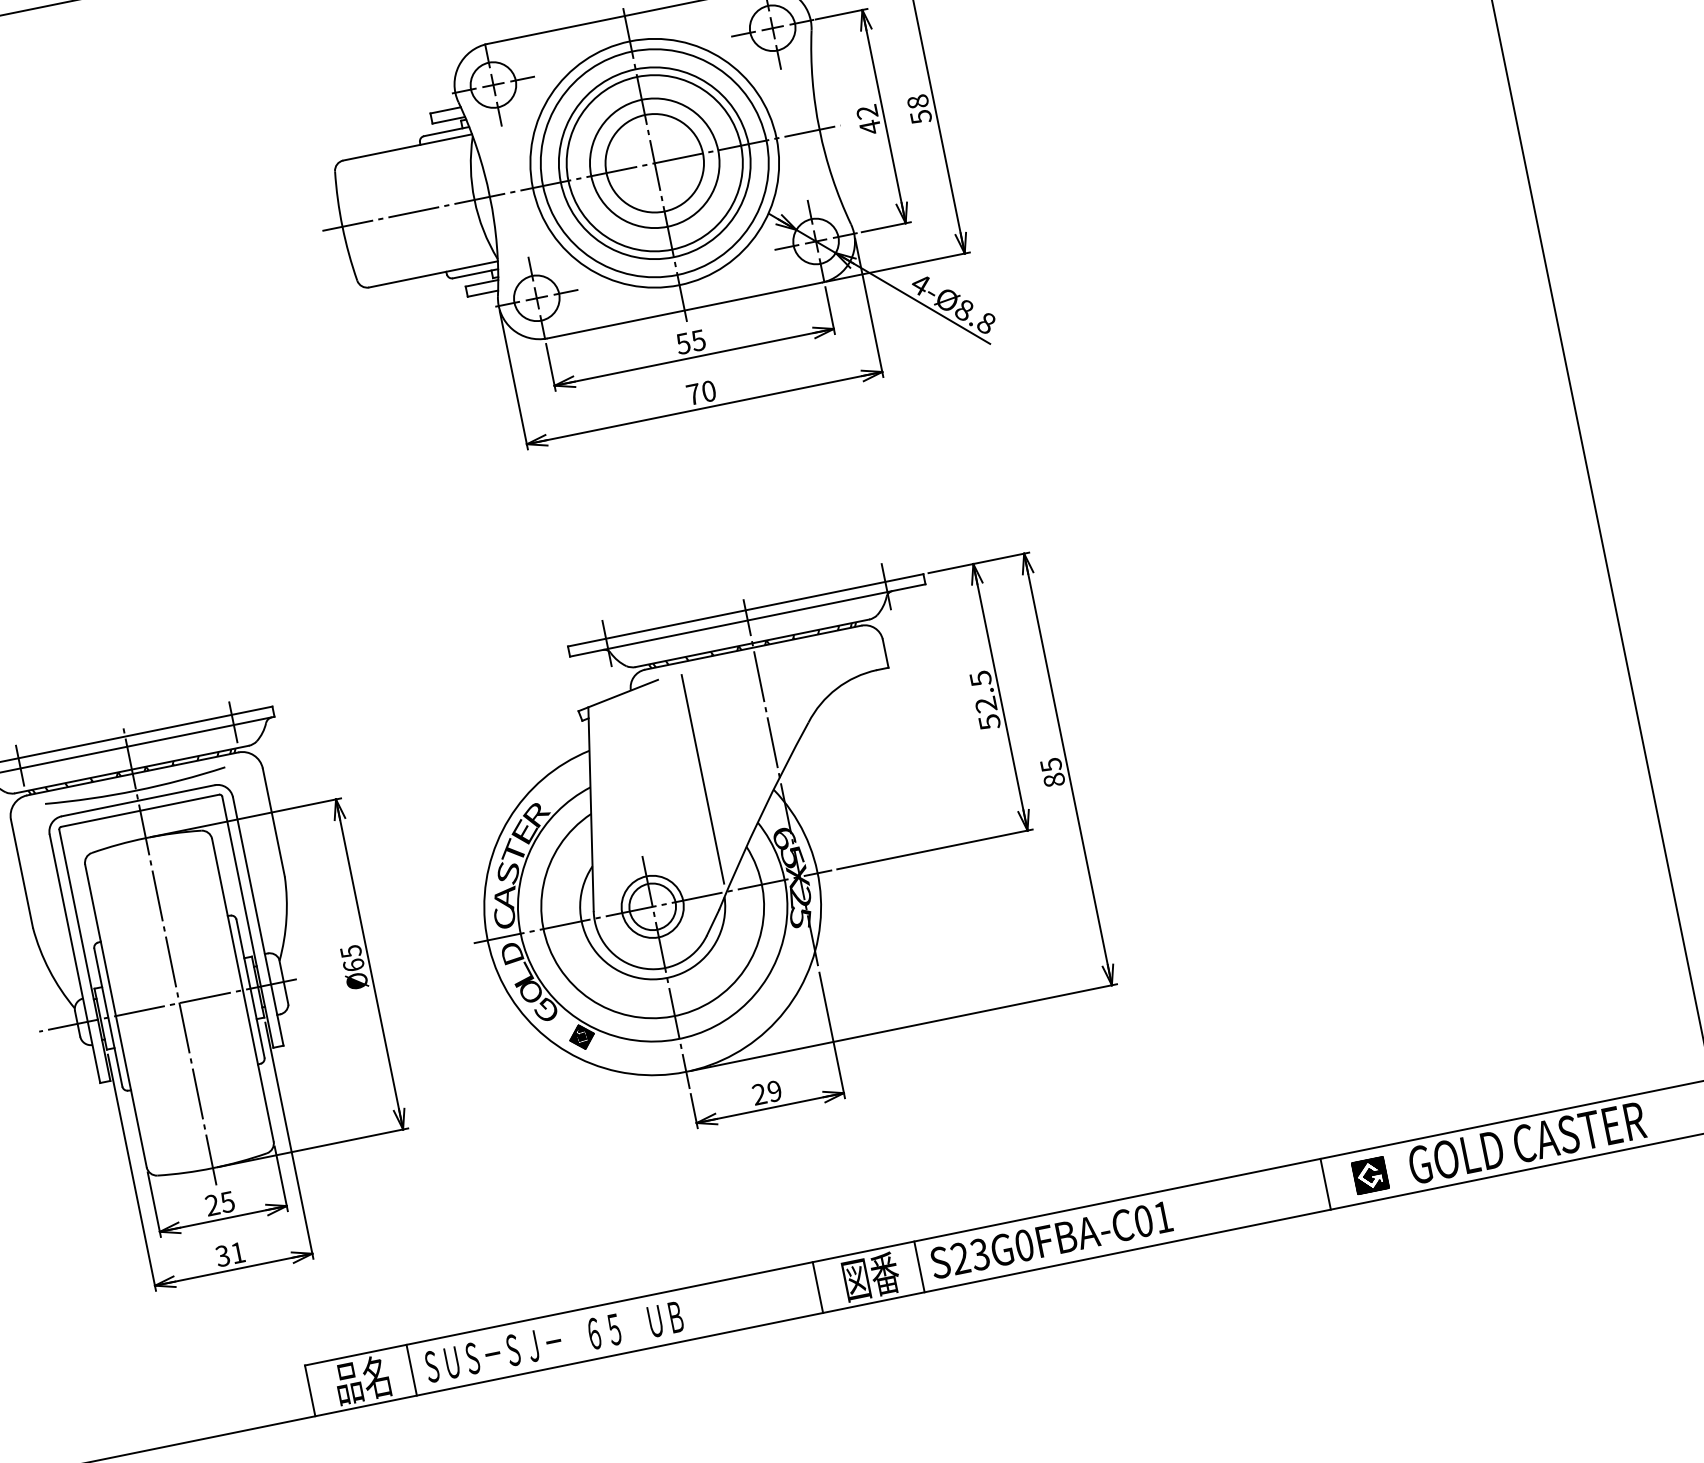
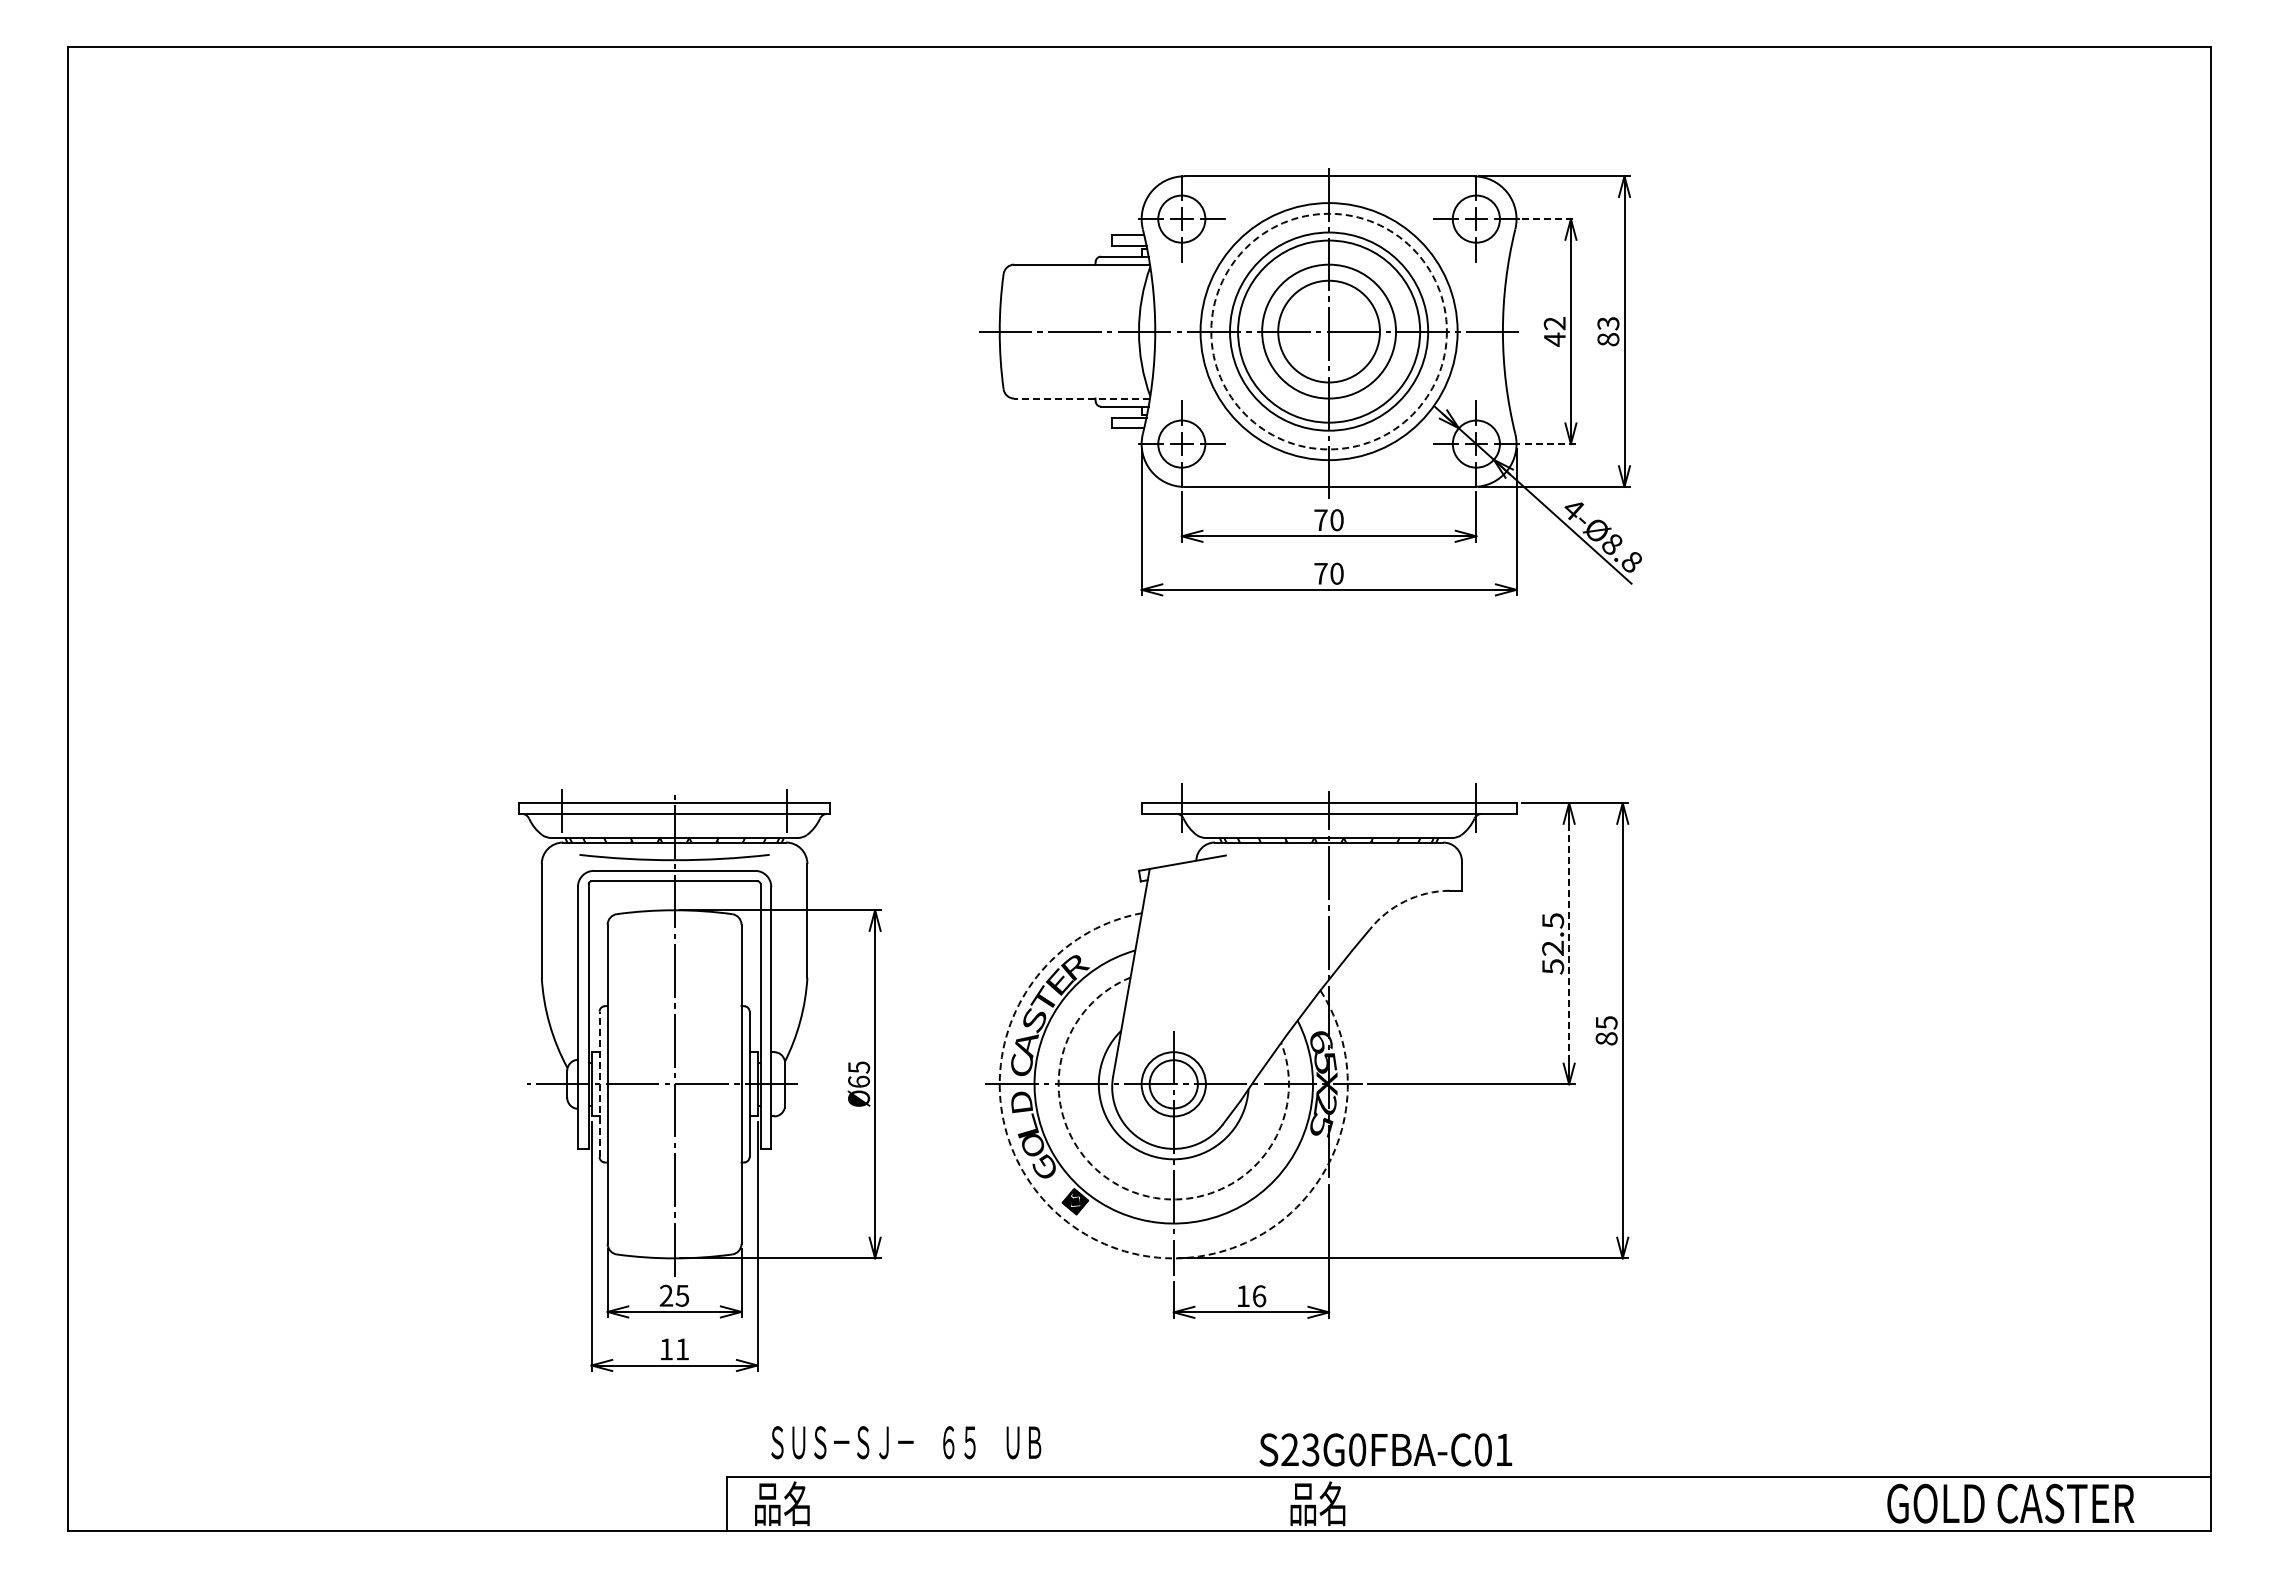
line: (842, 14) -> (1549, 219), solid -> dashed
text: (919, 109) -> (1608, 331), 58 -> 83
circle: (654, 163) -> (1328, 331), solid -> dashed
line: (886, 227) -> (1550, 444), solid -> dashed
line: (433, 274) -> (1082, 398), solid -> dashed
text: (690, 342) -> (1328, 520), 55 -> 70
arc: (837, 688) -> (1405, 901), solid -> dashed
line: (1000, 697) -> (1569, 943), solid -> dashed
line: (702, 779) -> (1250, 965), removed
arc: (630, 1015) -> (1128, 1189), solid -> dashed
line: (108, 1017) -> (599, 1084), solid -> dashed
arc: (617, 1072) -> (1104, 1244), solid -> dashed
text: (767, 1093) -> (1251, 1296), 29 -> 16
part: (1370, 1175) -> (1845, 1504), removed
line: (1325, 1183) -> (1798, 1503), removed
text: (1050, 1239) -> (1385, 1449), moved
text: (221, 1256) -> (665, 1349), 31 -> 11
line: (919, 1266) -> (1369, 1503), removed
text: (870, 1276) -> (1318, 1503), 図番 -> 品名
line: (817, 1287) -> (1262, 1503), removed
text: (554, 1341) -> (906, 1442), moved
line: (411, 1369) -> (834, 1503), removed

